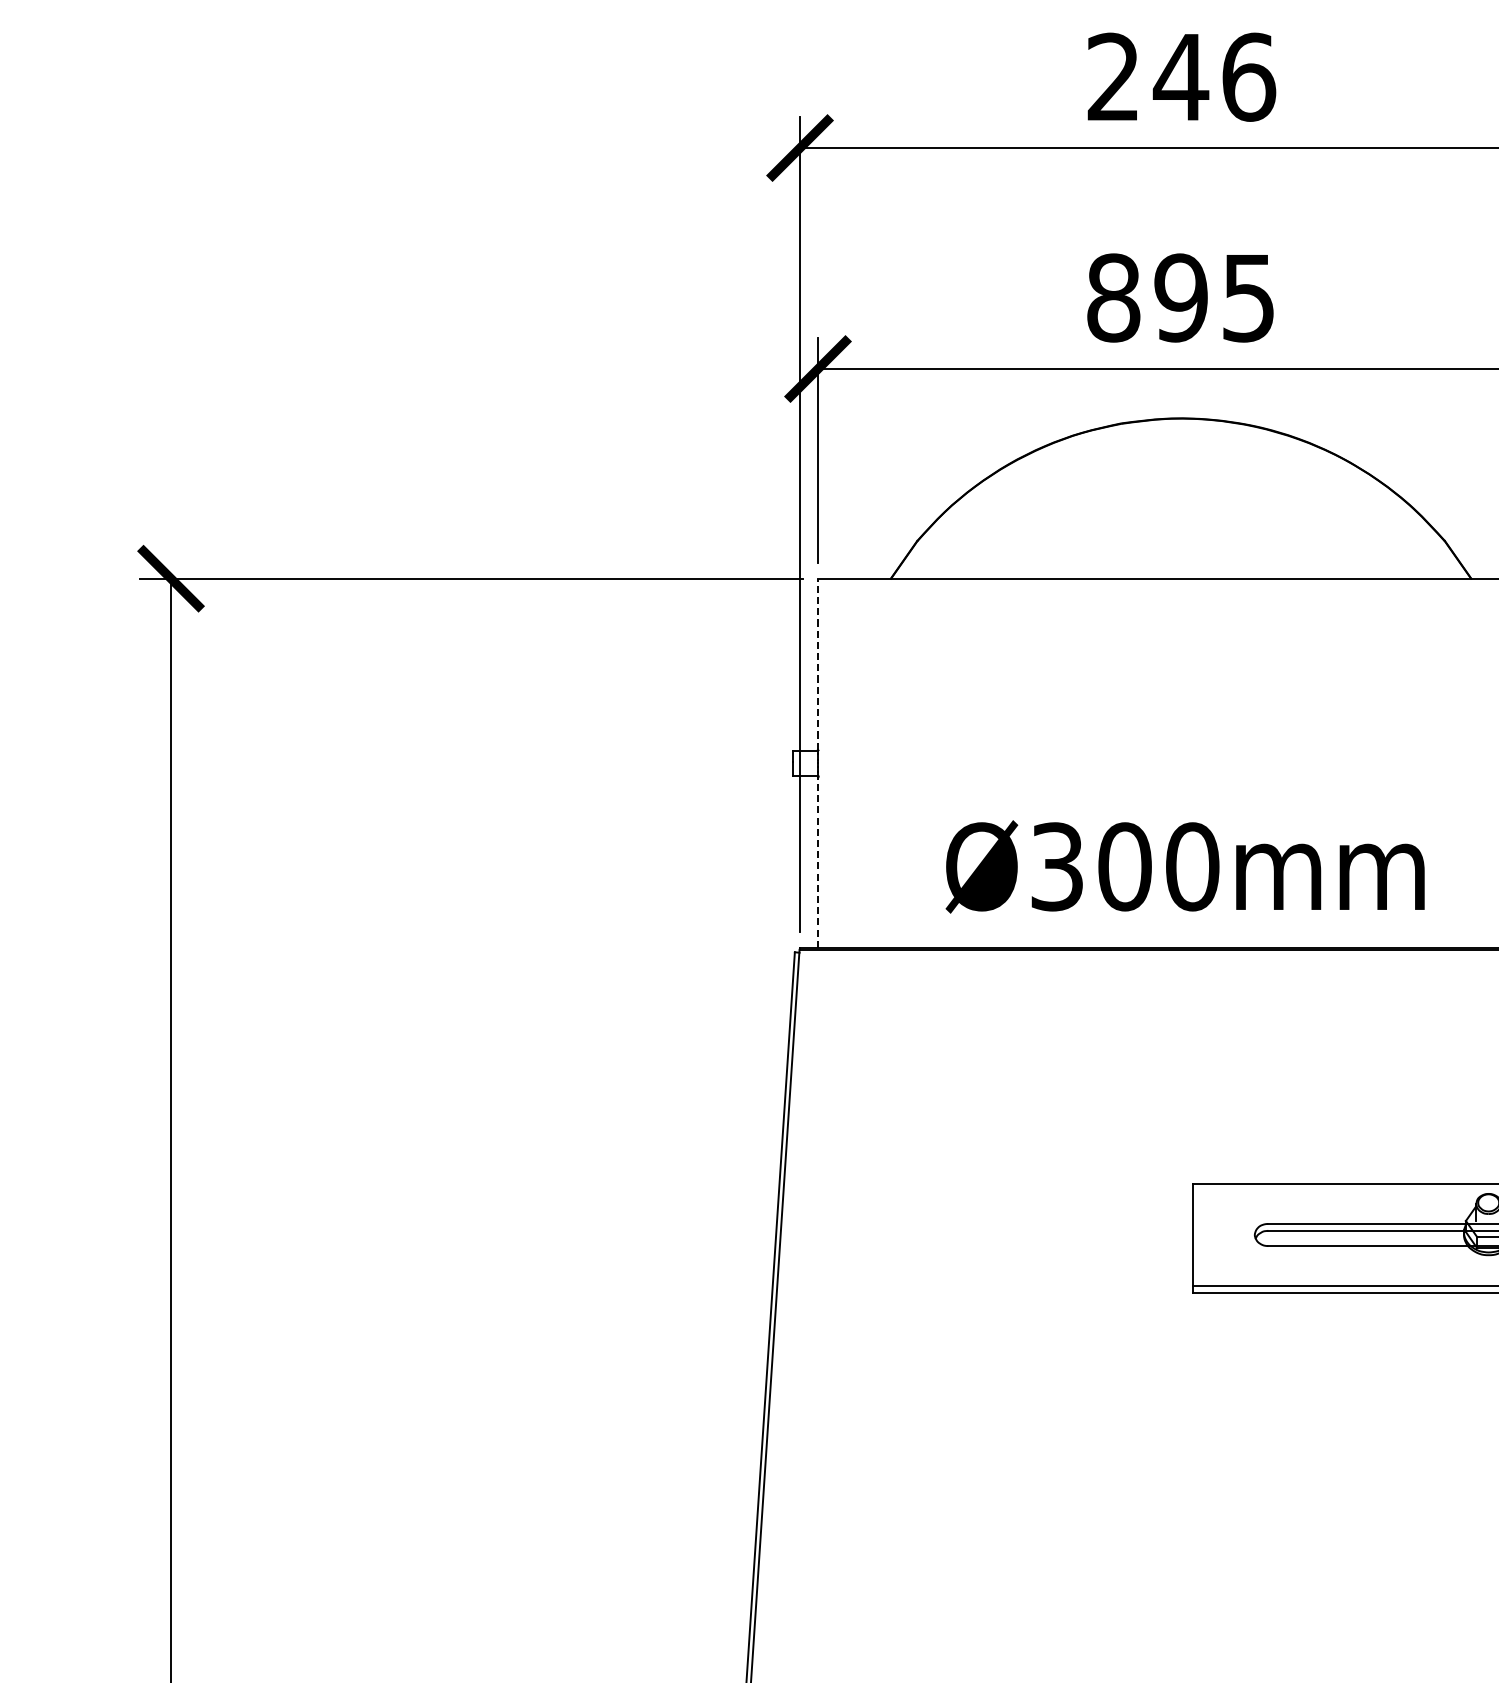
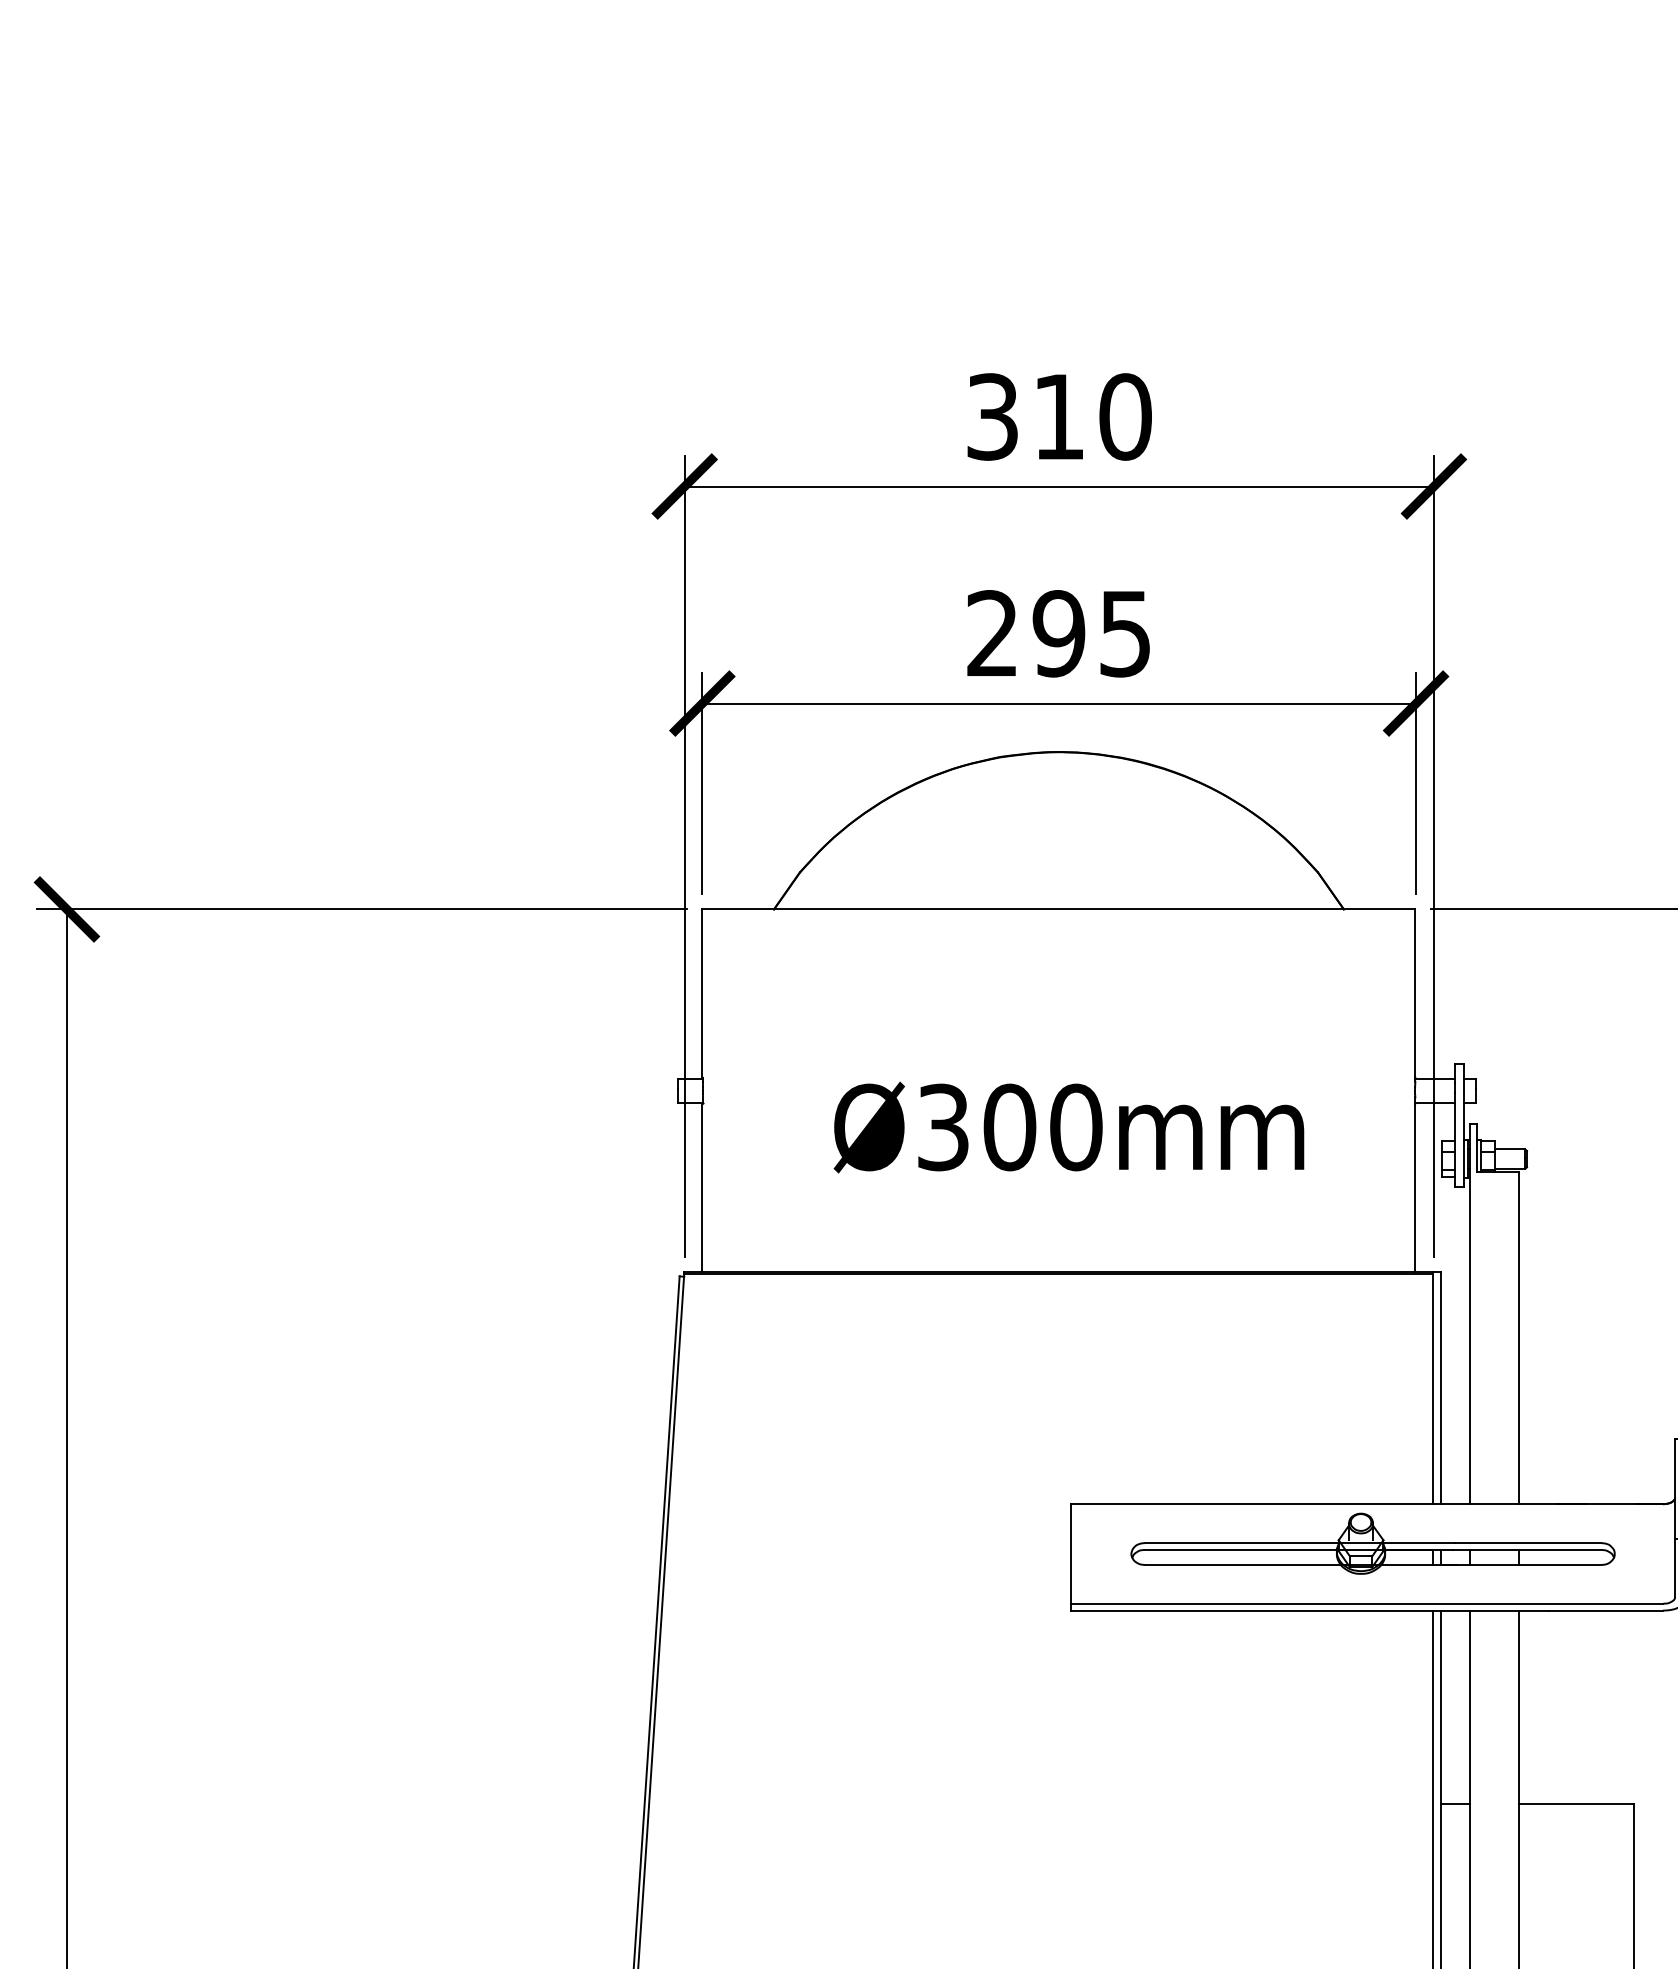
text: (1181, 76) -> (1059, 416), 246 -> 310
text: (1113, 297) -> (992, 633), 895 -> 295
line: (818, 664) -> (702, 993), dashed -> solid
line: (818, 861) -> (702, 1187), dashed -> solid
text: (1184, 866) -> (1068, 1127), moved

